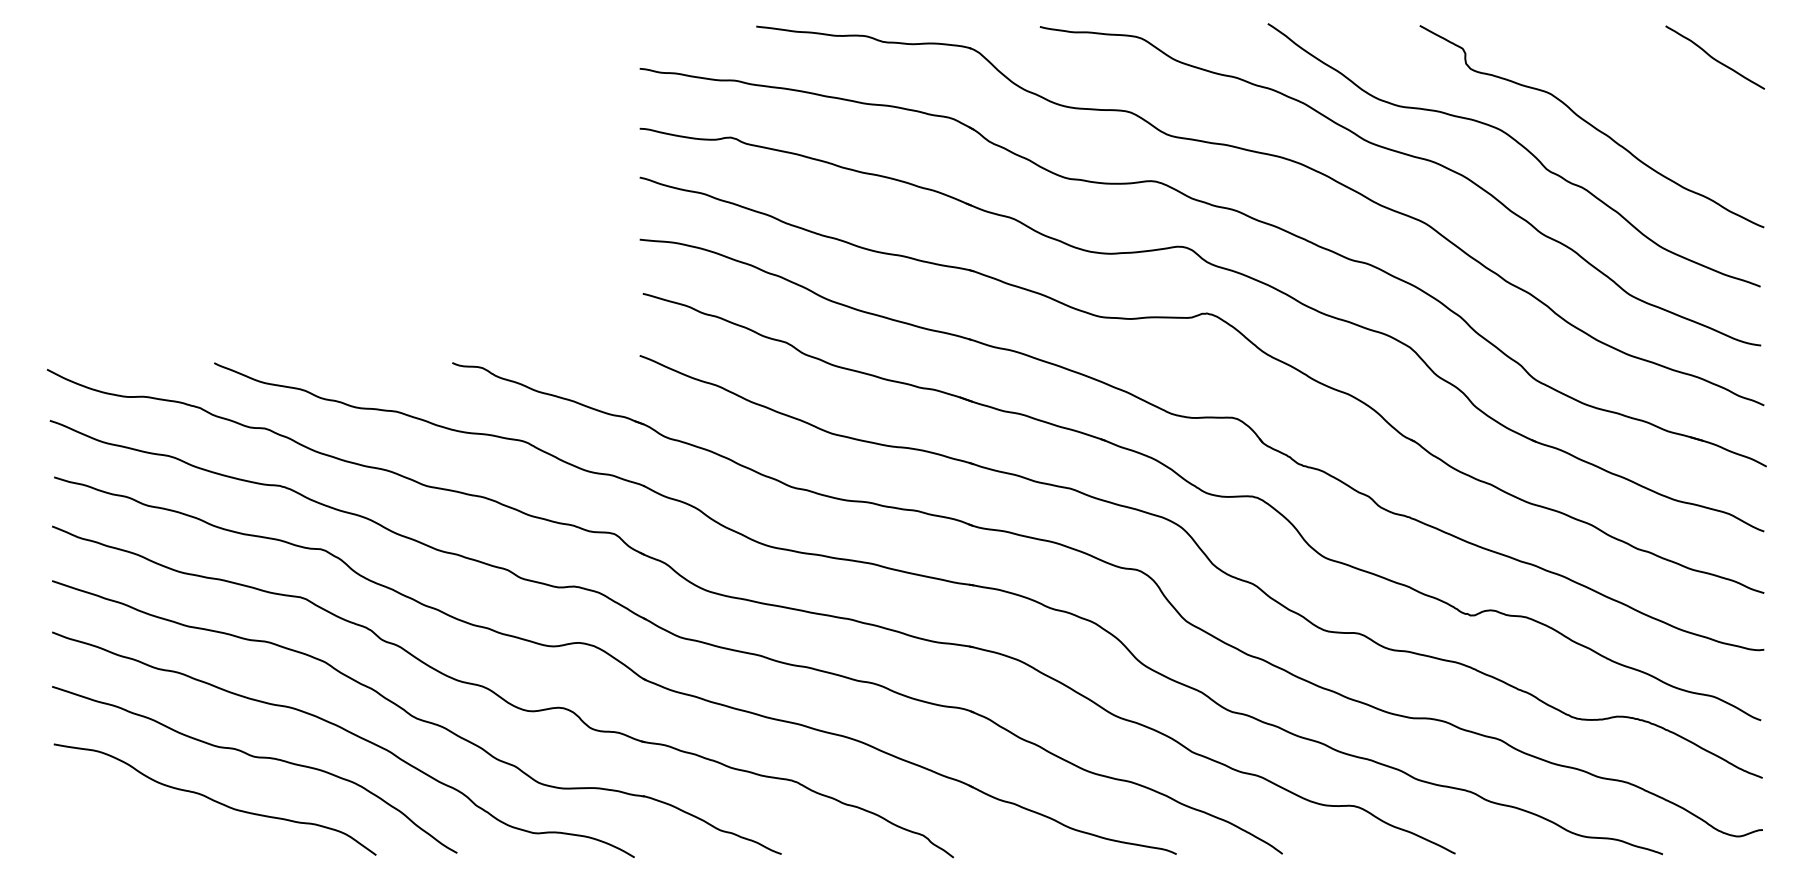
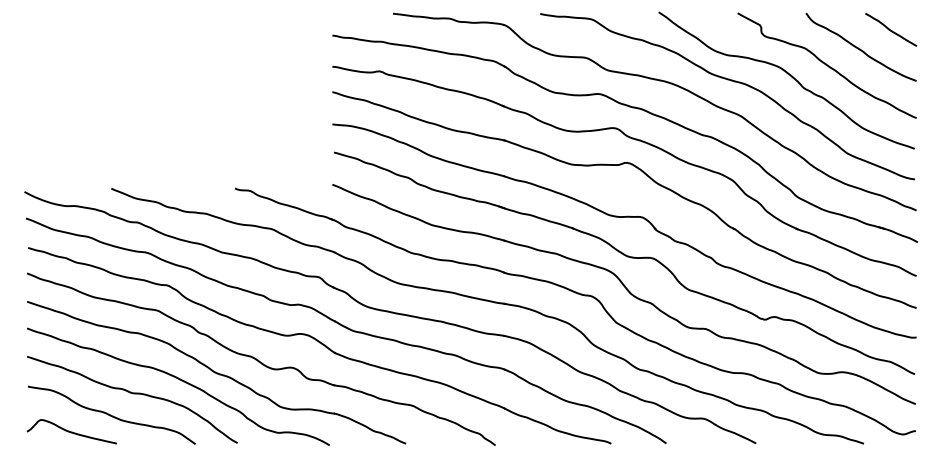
curve: (1656, 93) -> (860, 48), added
curve: (137, 830) -> (71, 431), added

